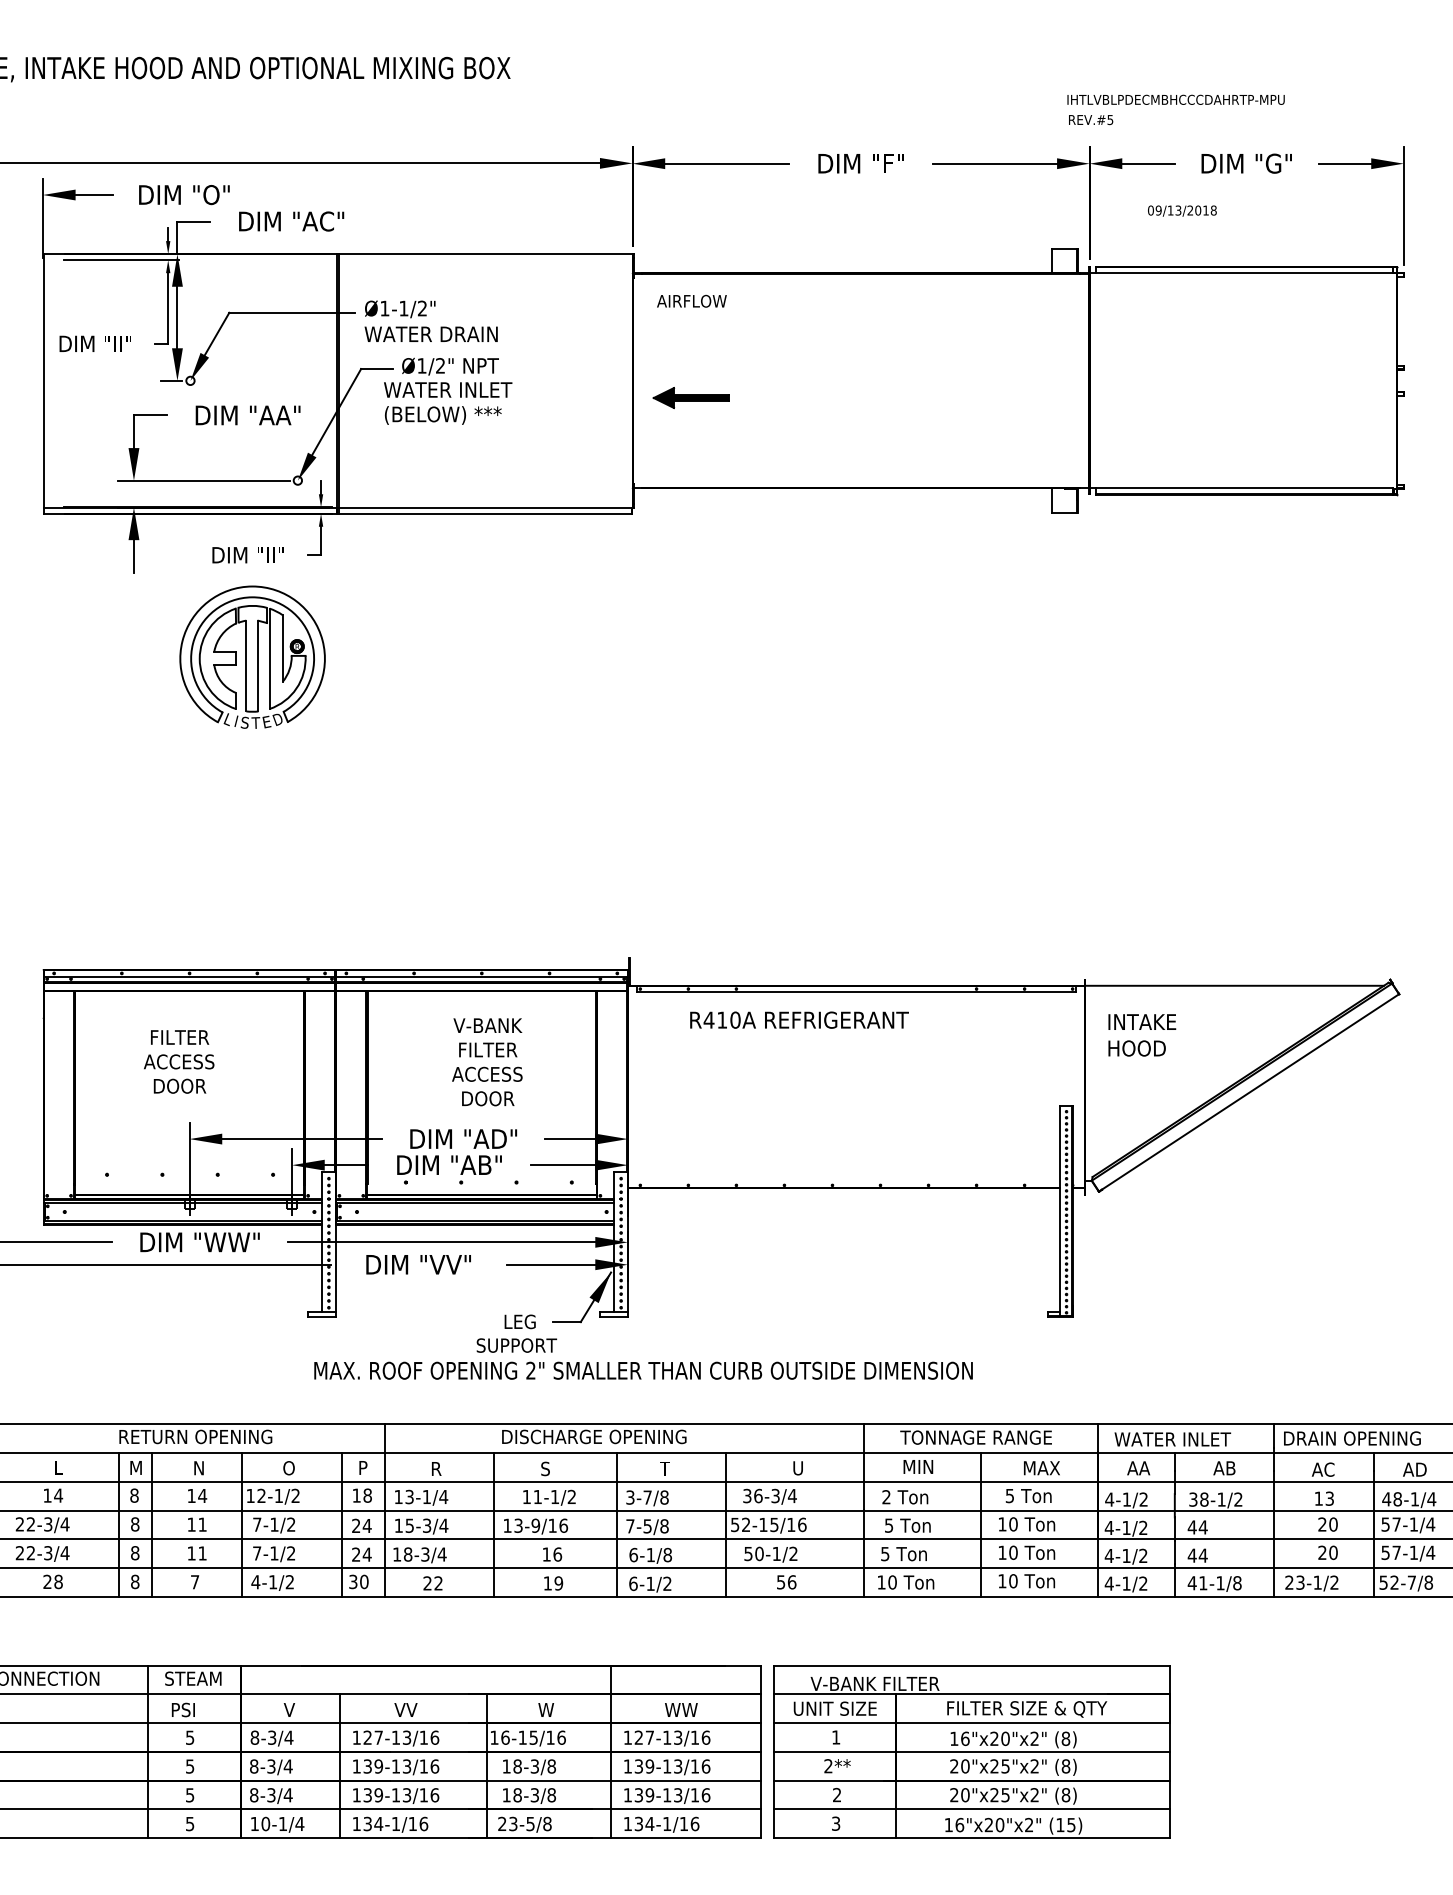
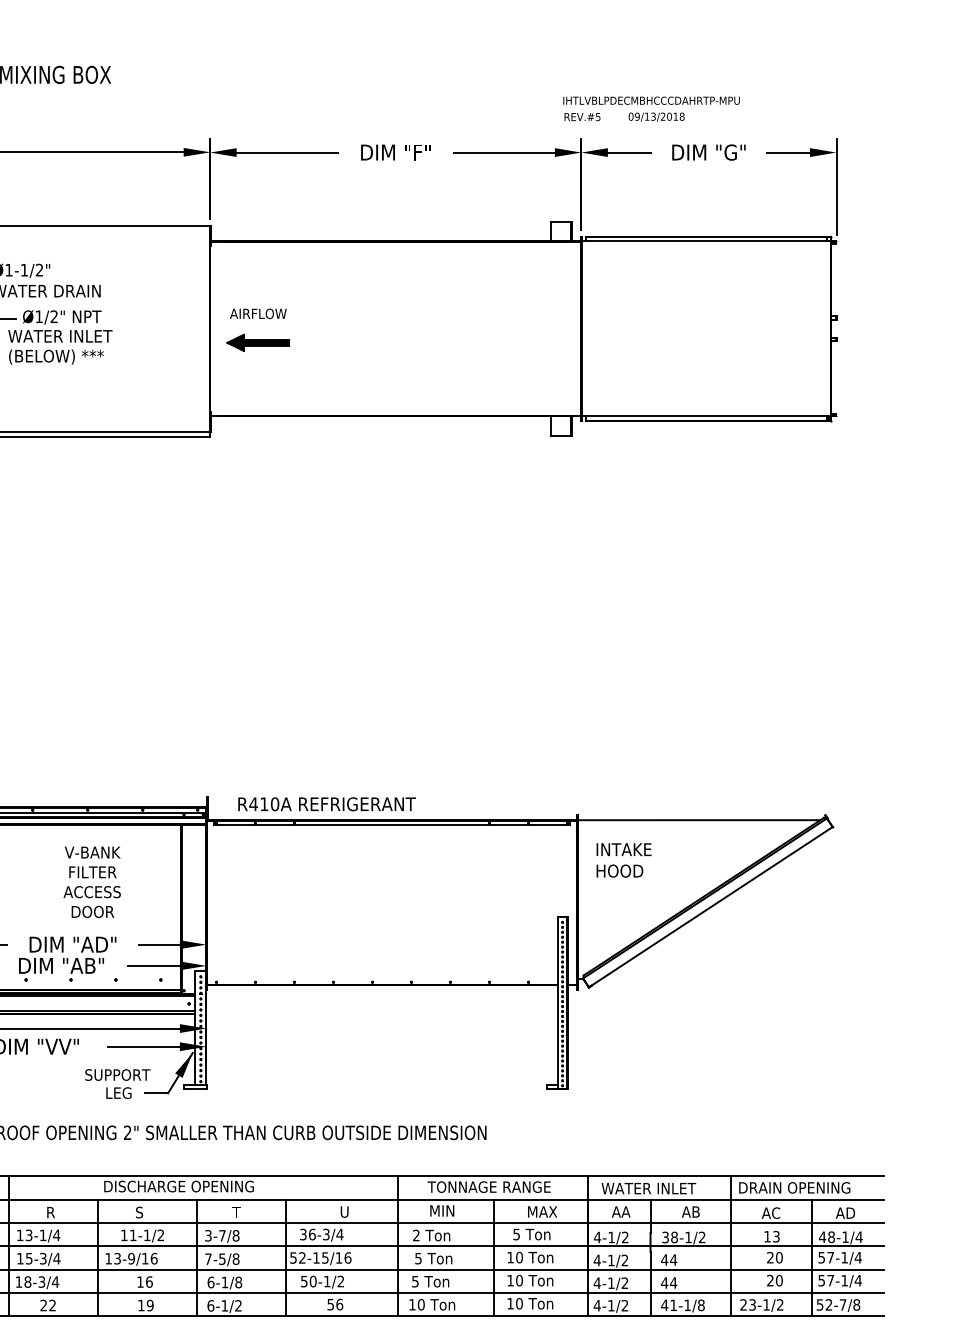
text: (1182, 210) -> (656, 116), moved
text: (691, 300) -> (258, 313), moved
text: (799, 1019) -> (327, 803), moved
text: (516, 1345) -> (117, 1074), moved

